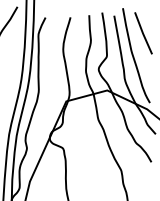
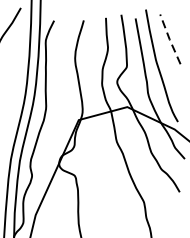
line: (143, 33) -> (170, 39), solid -> dashed

